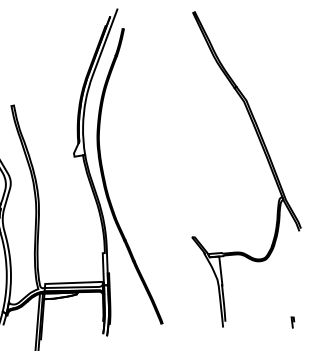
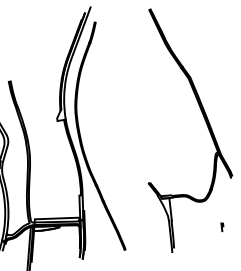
line: (292, 322) -> (222, 227), moved

